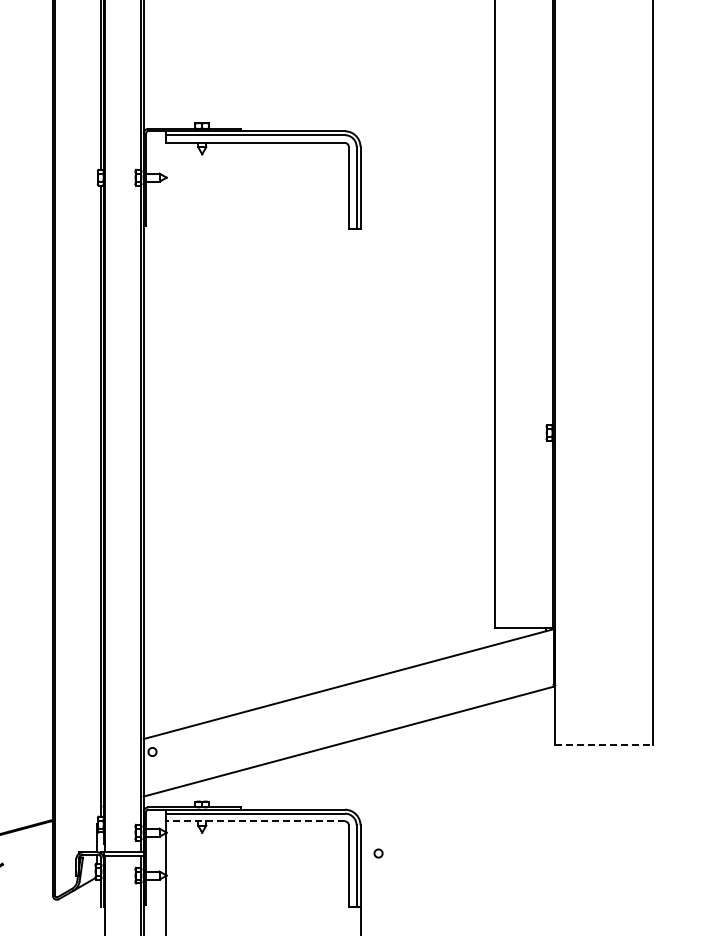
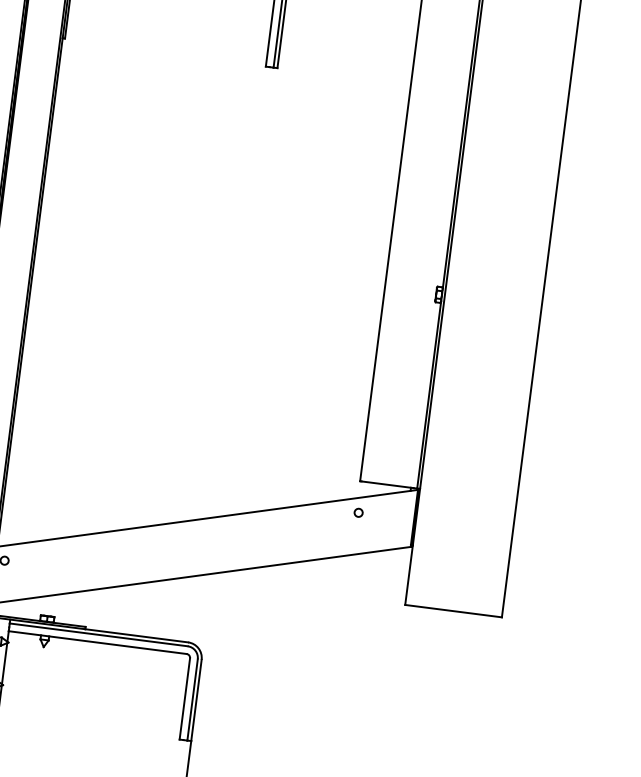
line: (604, 744) -> (453, 610), dashed -> solid
line: (255, 821) -> (97, 642), dashed -> solid
circle: (378, 853) -> (358, 512), moved

